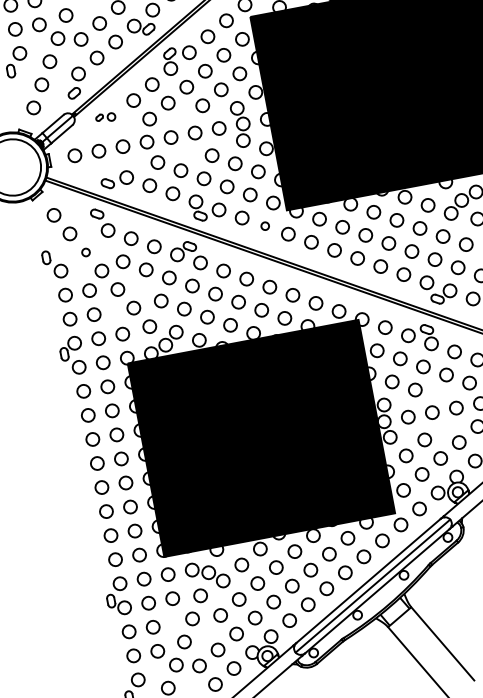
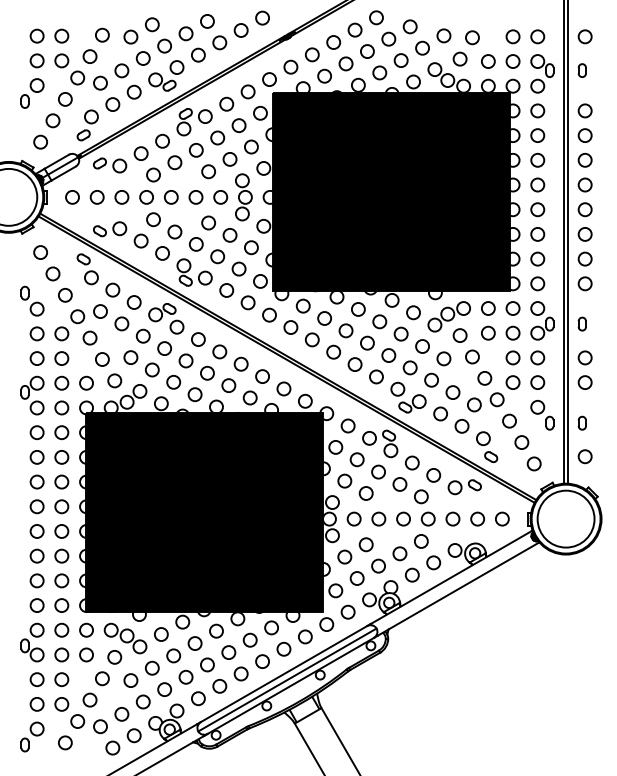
part: (106, 117) -> (110, 165), size x1.67
circle: (264, 225) -> (247, 302), size x1.67
circle: (86, 252) -> (65, 295), size x1.67

